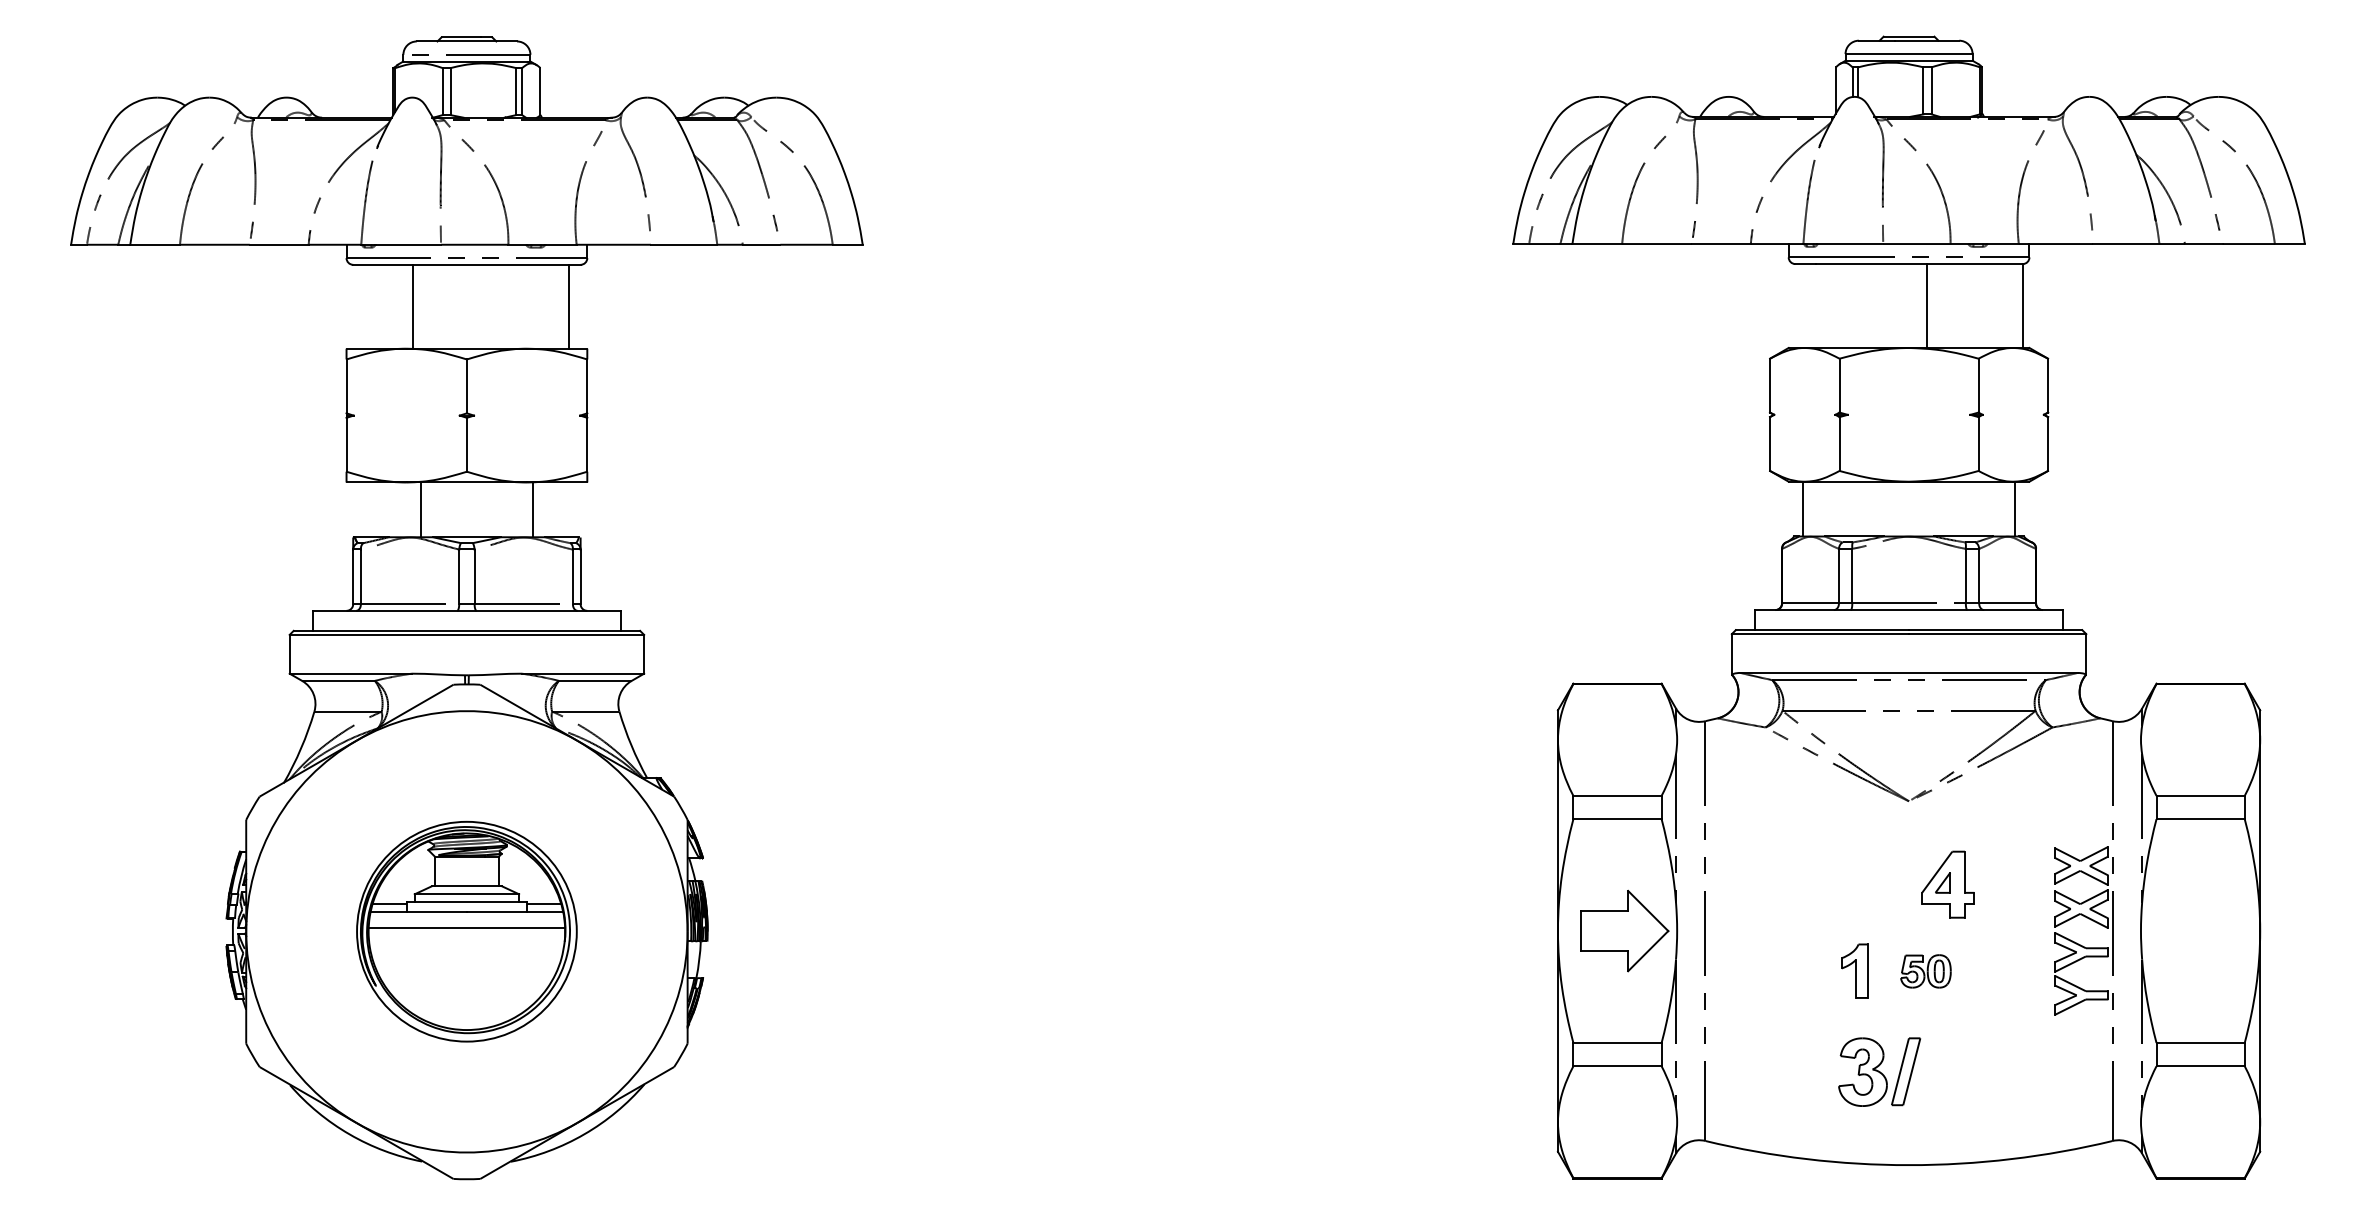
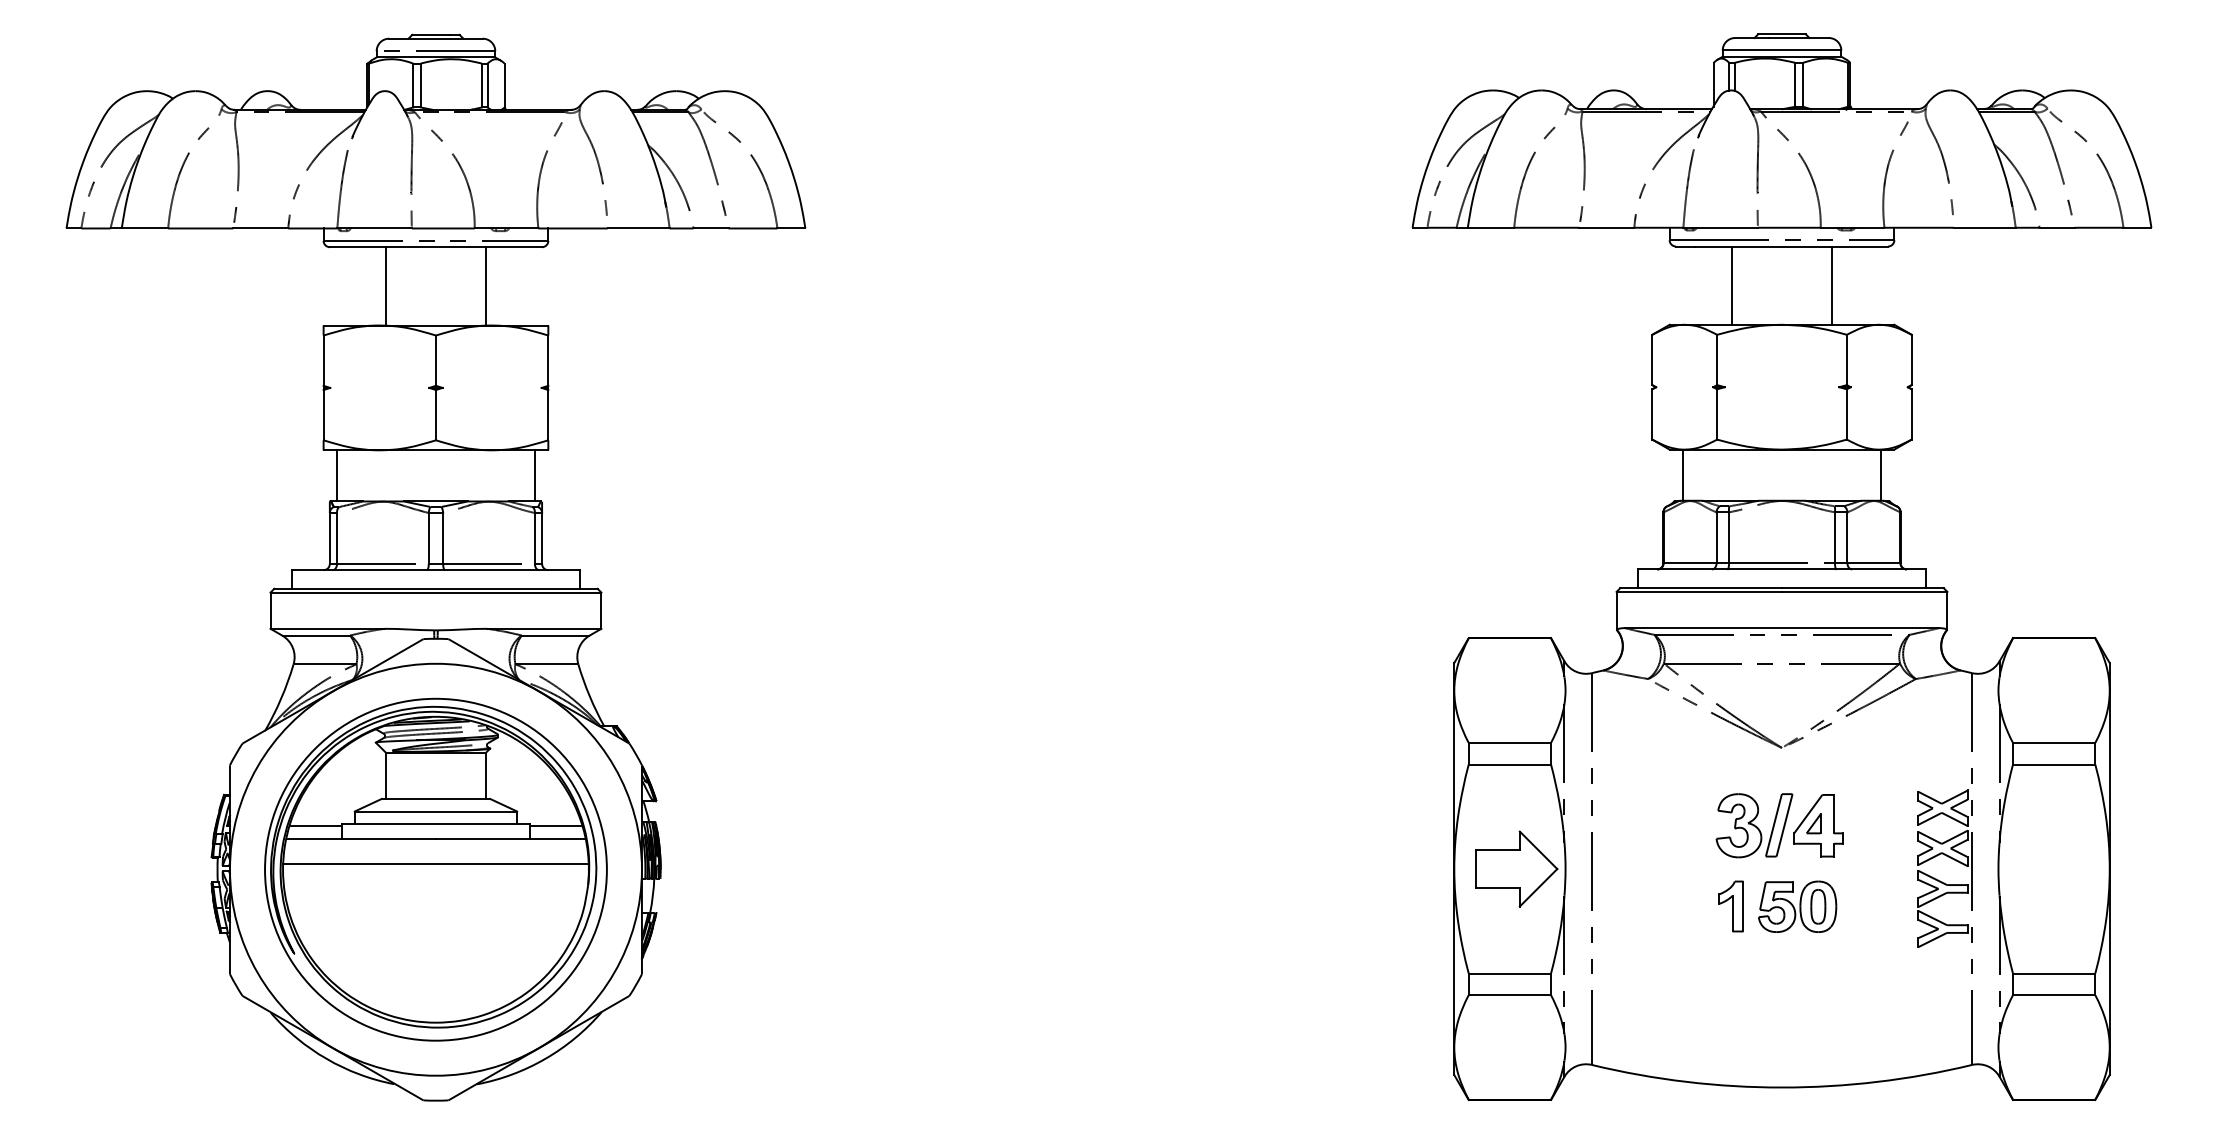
line: (1927, 305) -> (1732, 285), moved
line: (2022, 305) -> (1831, 285), moved
line: (568, 306) -> (485, 286), moved
line: (420, 509) -> (336, 475), moved
line: (532, 509) -> (535, 475), moved
part: (466, 931) -> (435, 869), size x1.67
part: (1925, 971) -> (1797, 906), size x1.67
part: (1879, 1071) -> (1754, 825), moved

